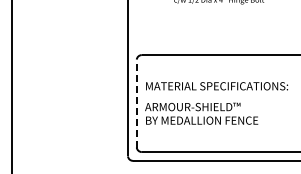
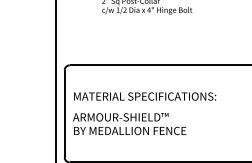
line: (136, 103) -> (64, 113), dashed -> solid

